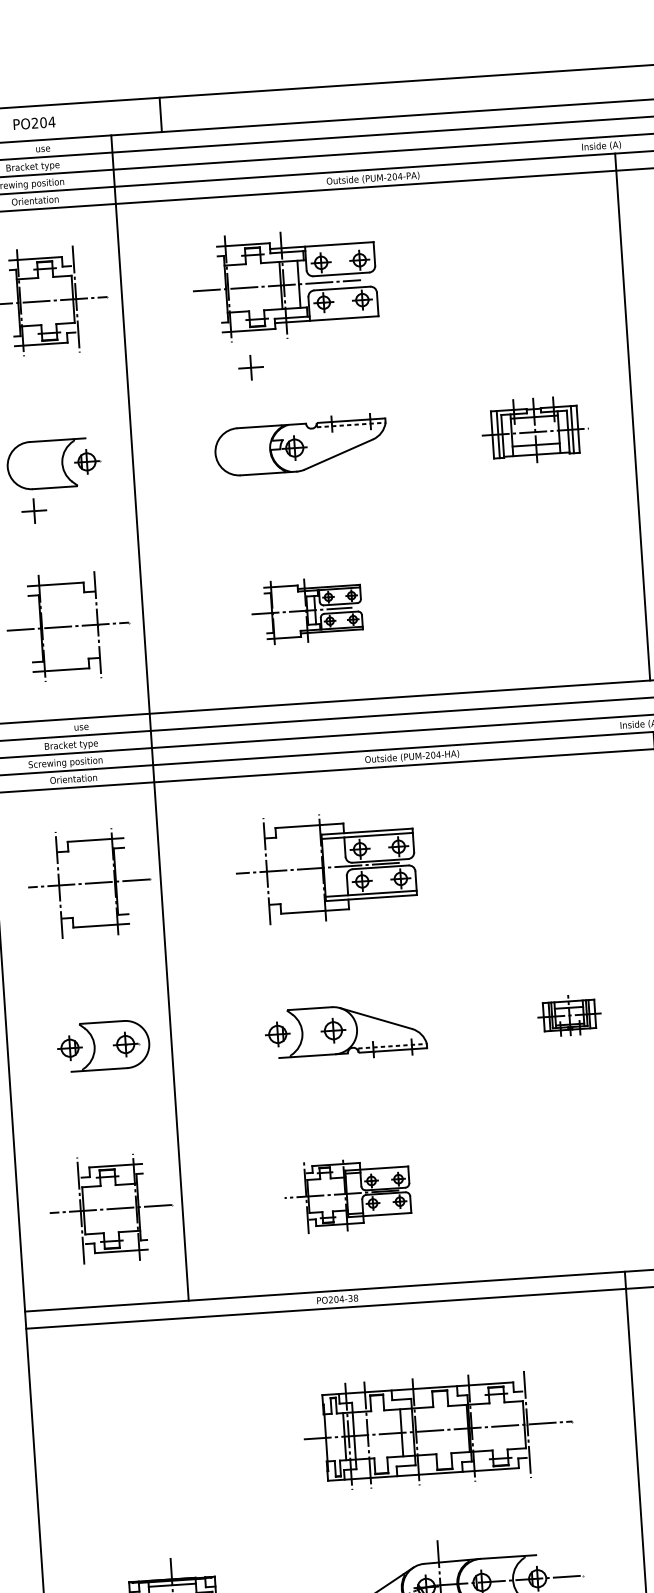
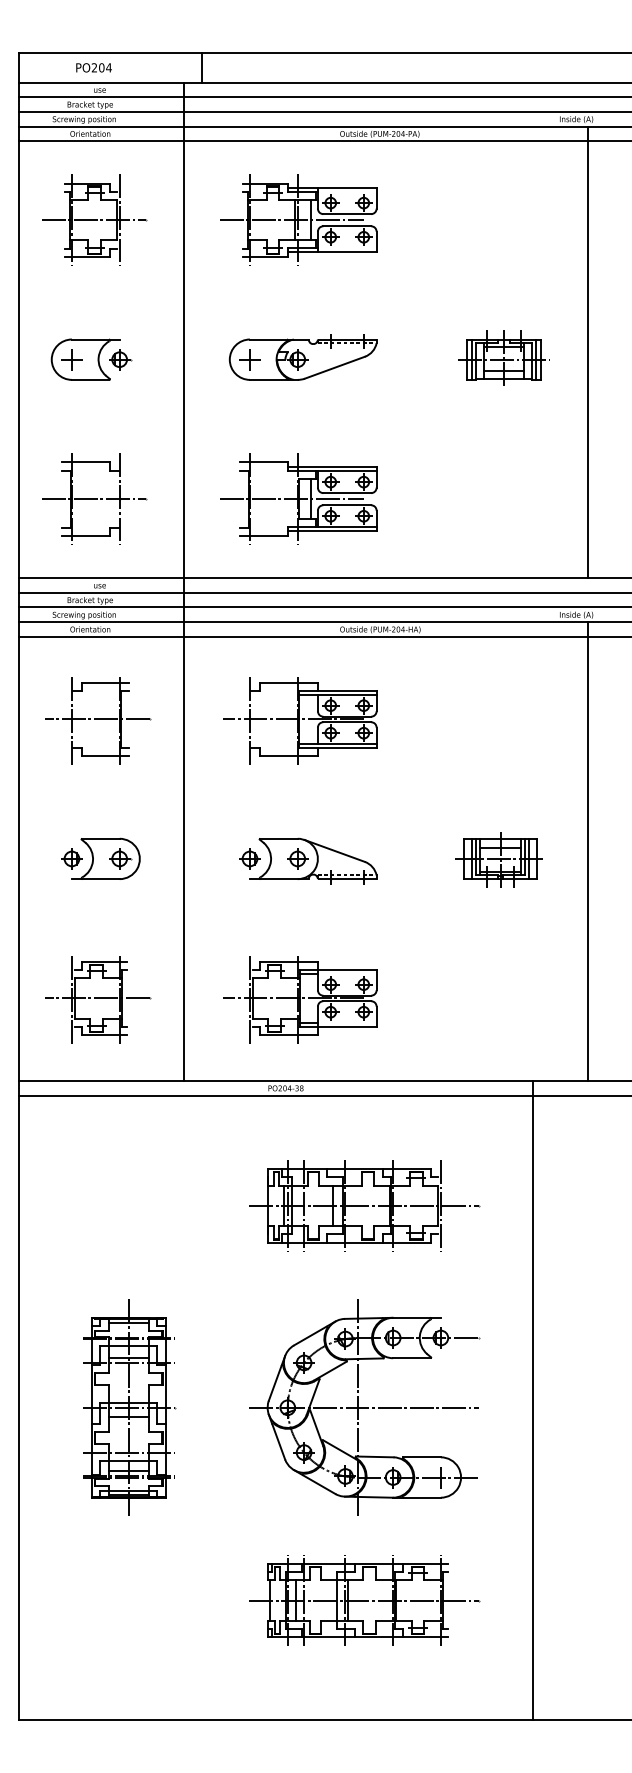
part: (250, 367) -> (249, 359), moved
part: (33, 510) -> (71, 359), moved
part: (306, 610) -> (298, 498), size x1.67
line: (149, 717) -> (183, 581), moved
part: (567, 1015) -> (498, 859), size x1.67
part: (347, 1194) -> (300, 999), size x1.43

